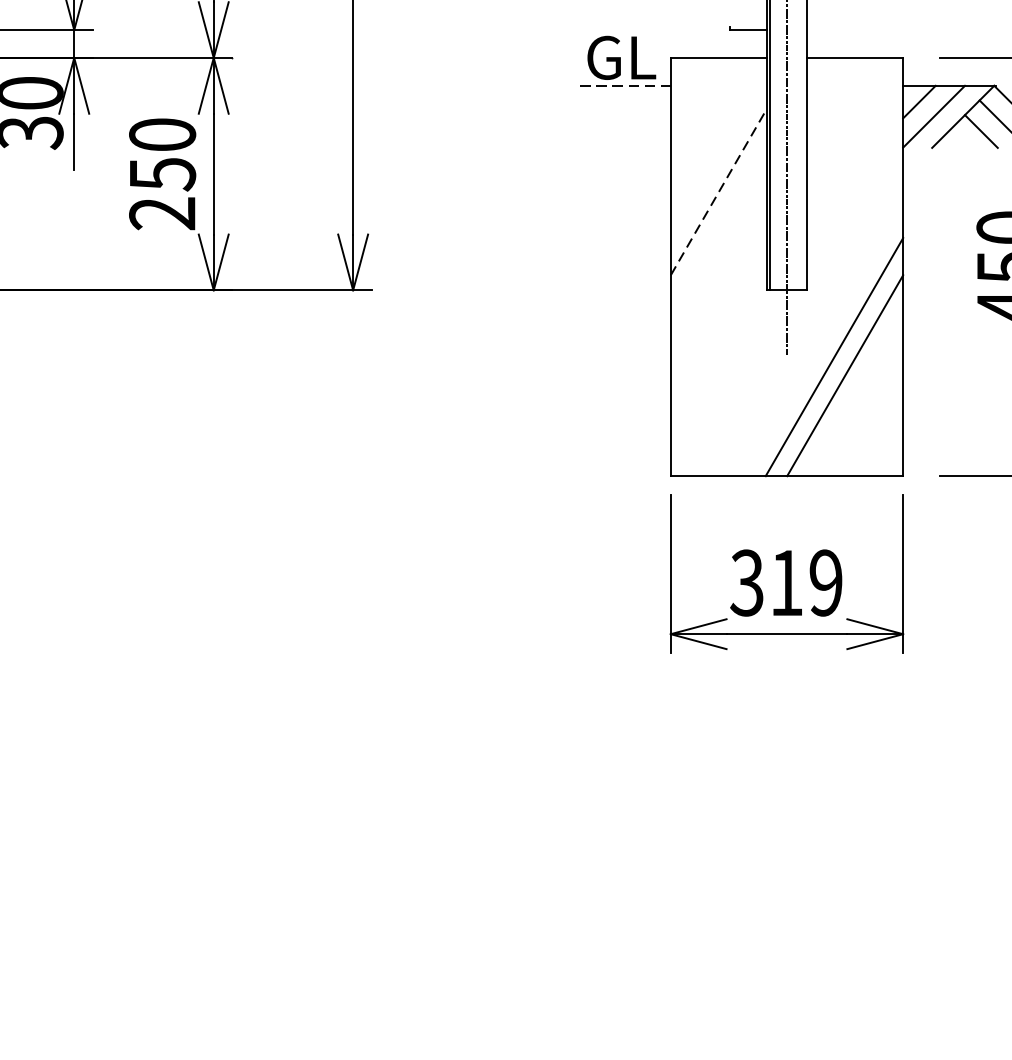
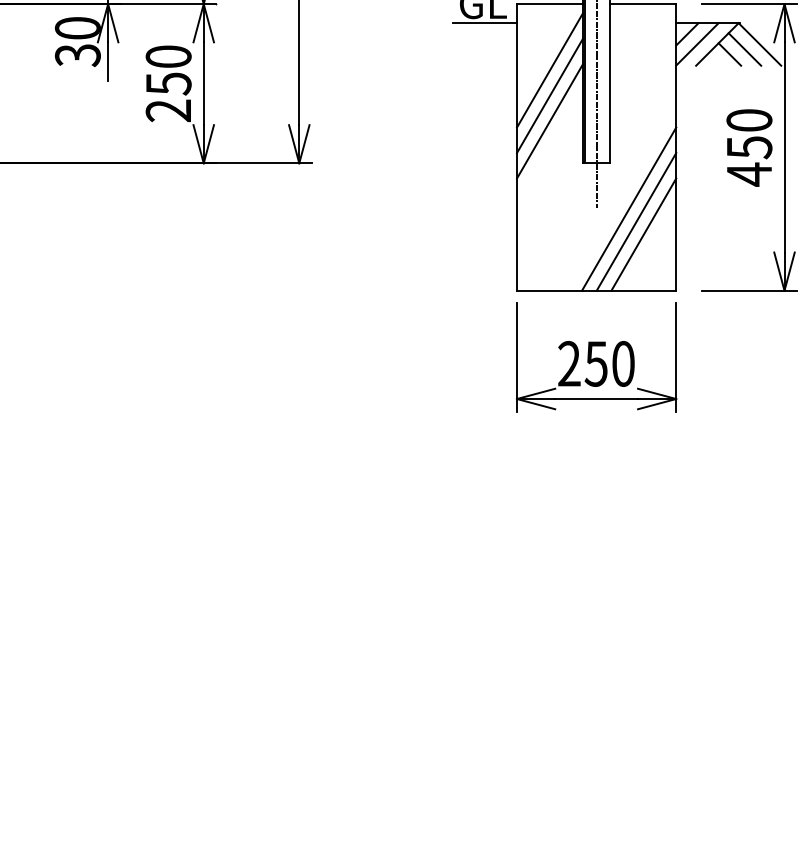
line: (624, 86) -> (485, 23), dashed -> solid
line: (718, 154) -> (549, 70), added
line: (718, 191) -> (549, 95), dashed -> solid
line: (718, 229) -> (549, 121), added
line: (855, 394) -> (643, 234), added
text: (785, 582) -> (595, 363), 319 -> 250

